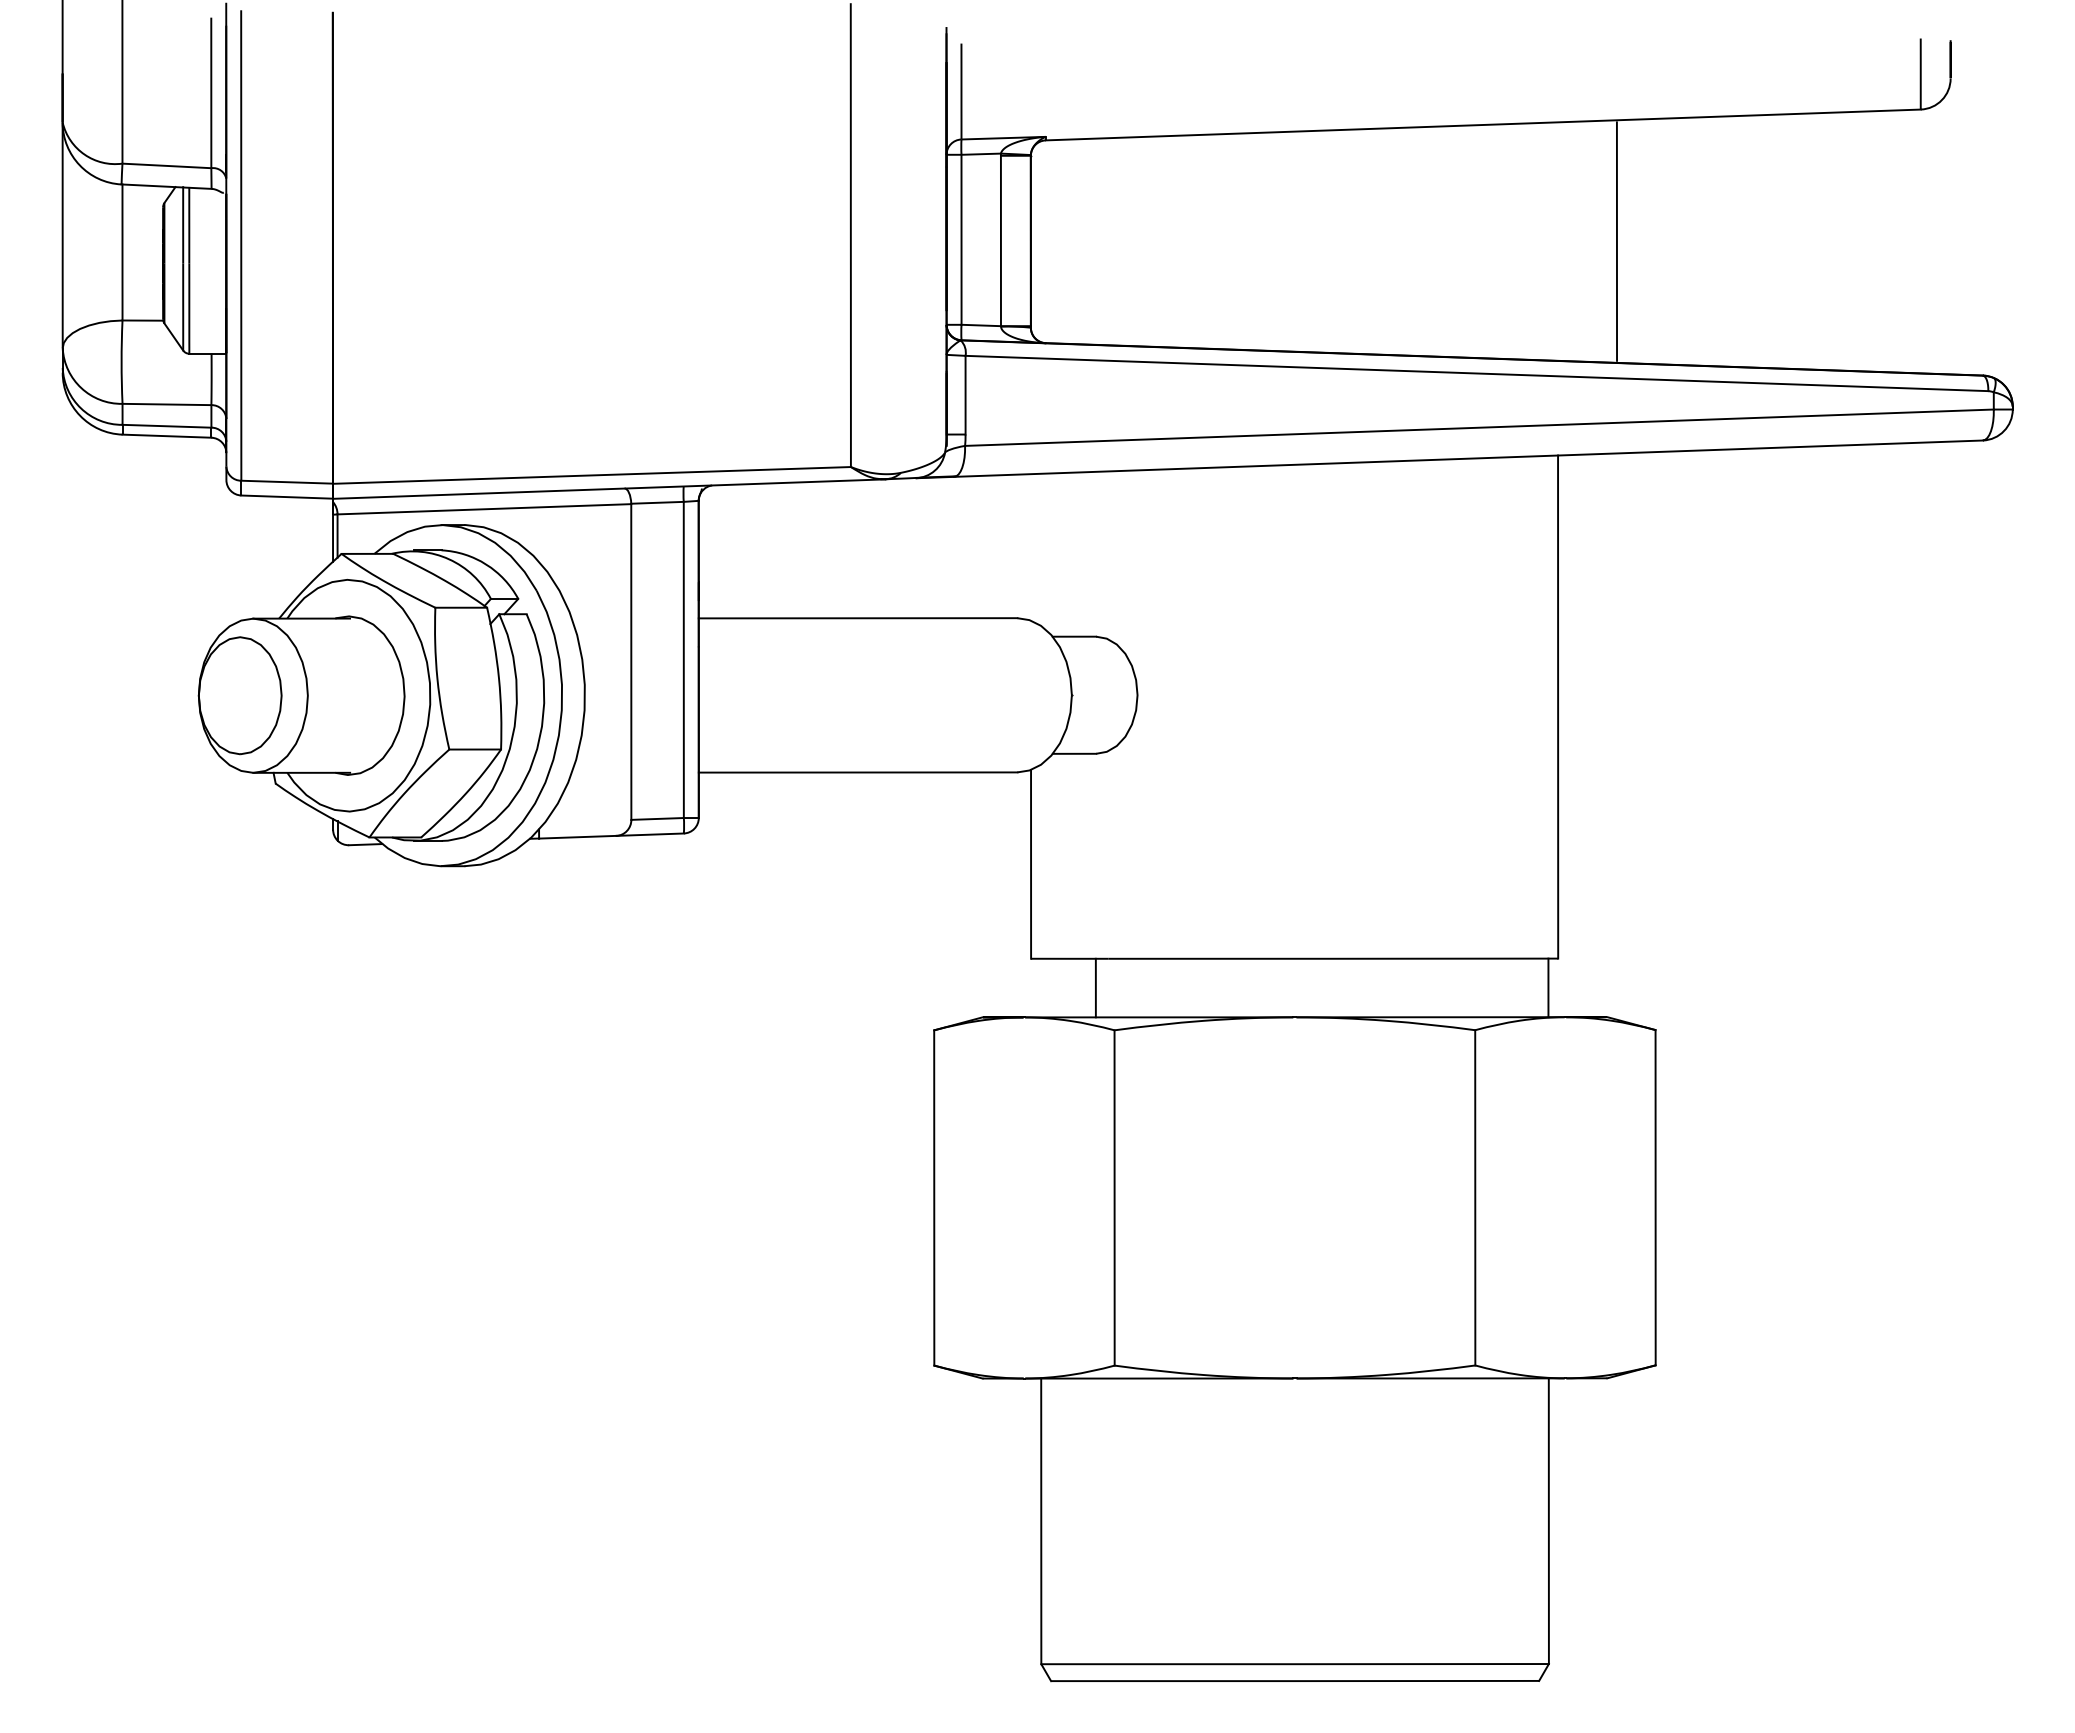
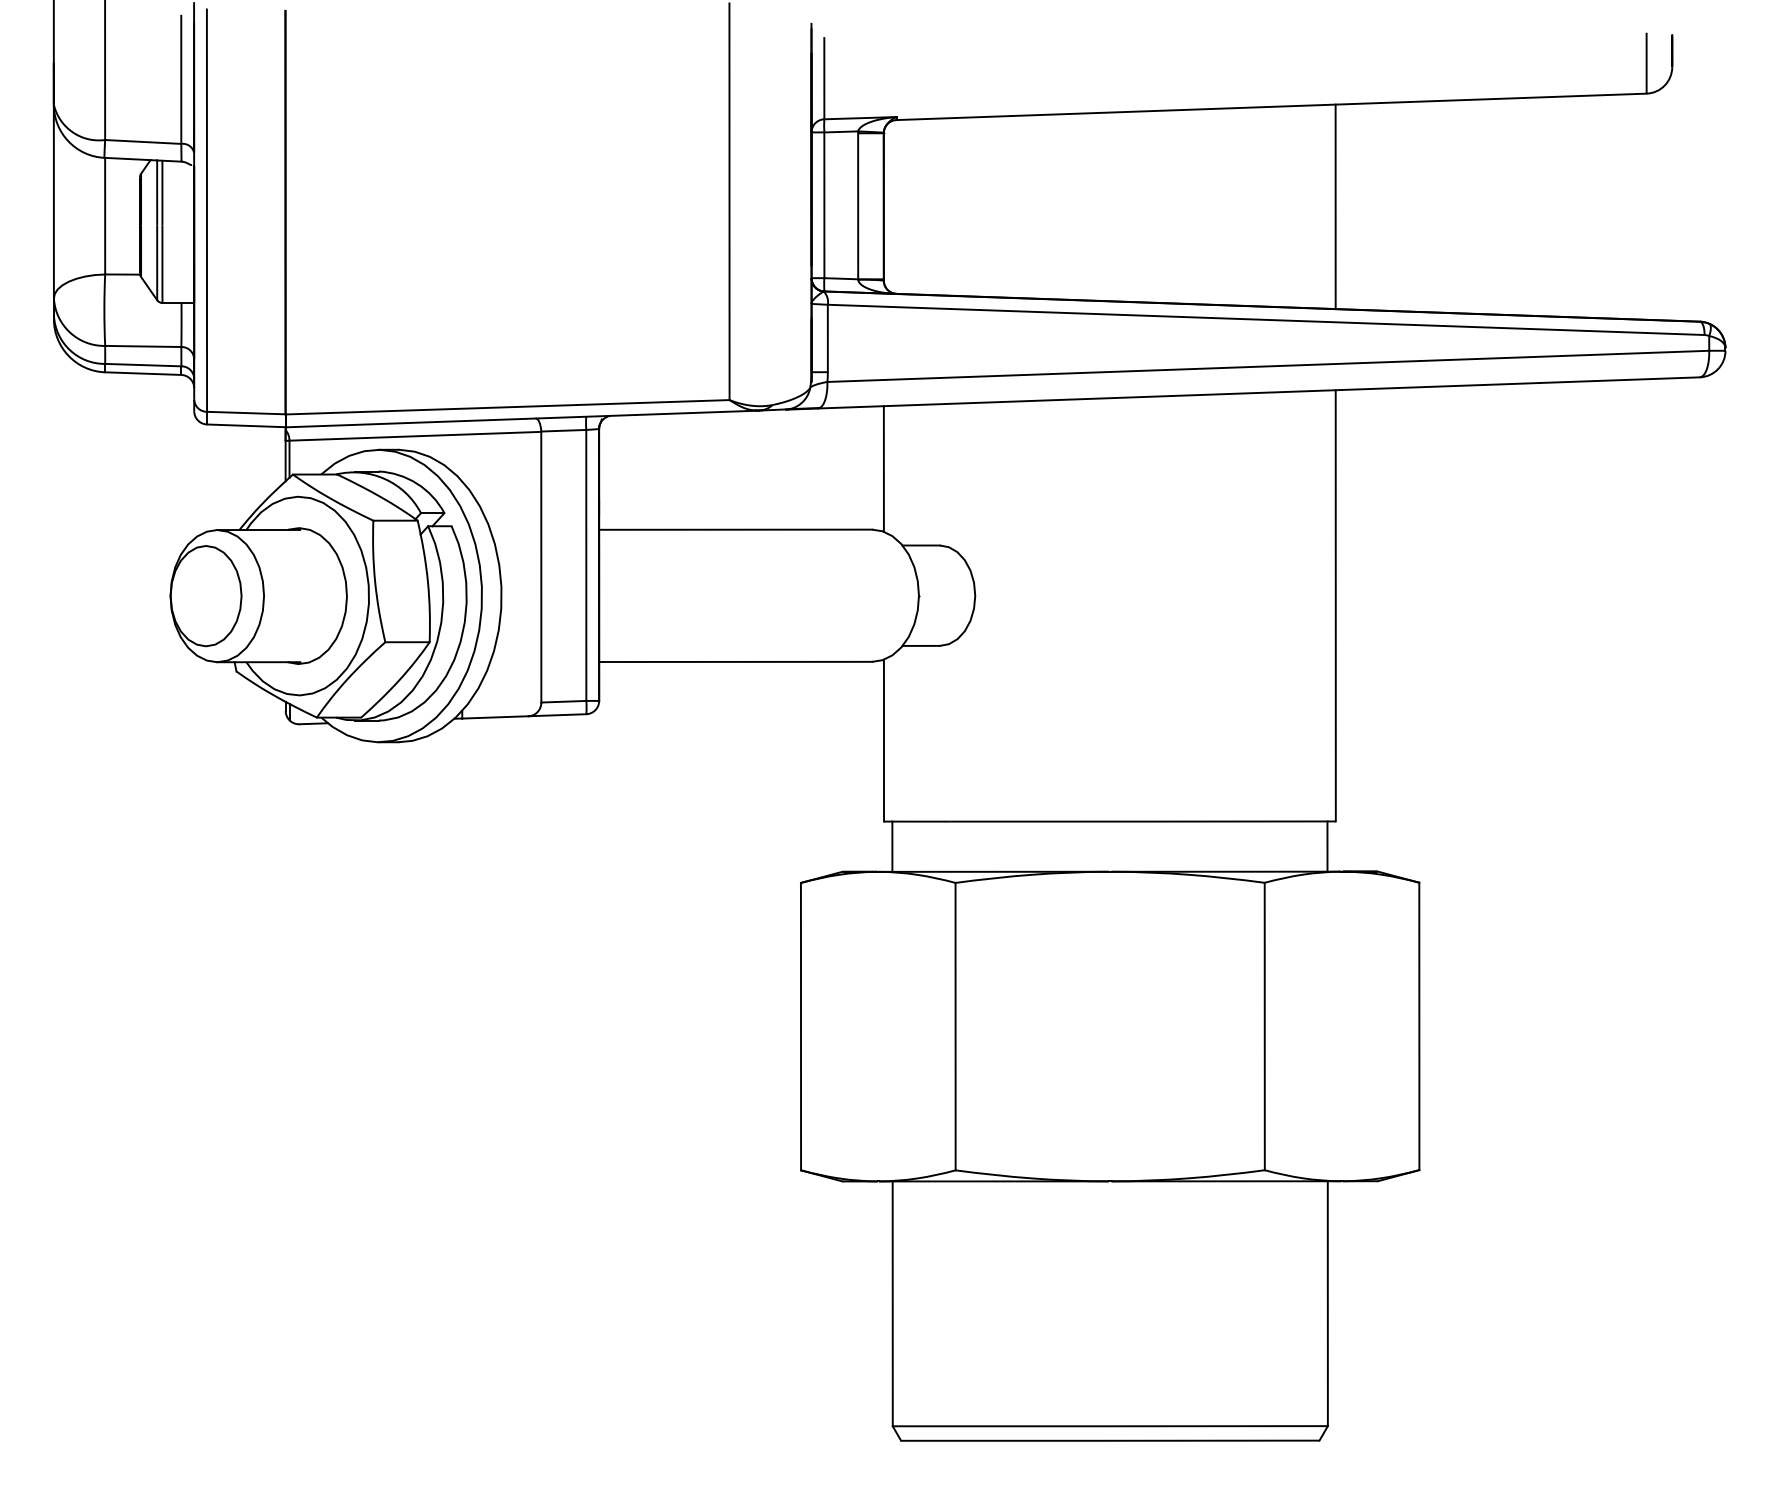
line: (1616, 241) -> (1335, 206), moved
line: (1030, 547) -> (883, 469), added
line: (1095, 987) -> (892, 846), moved

